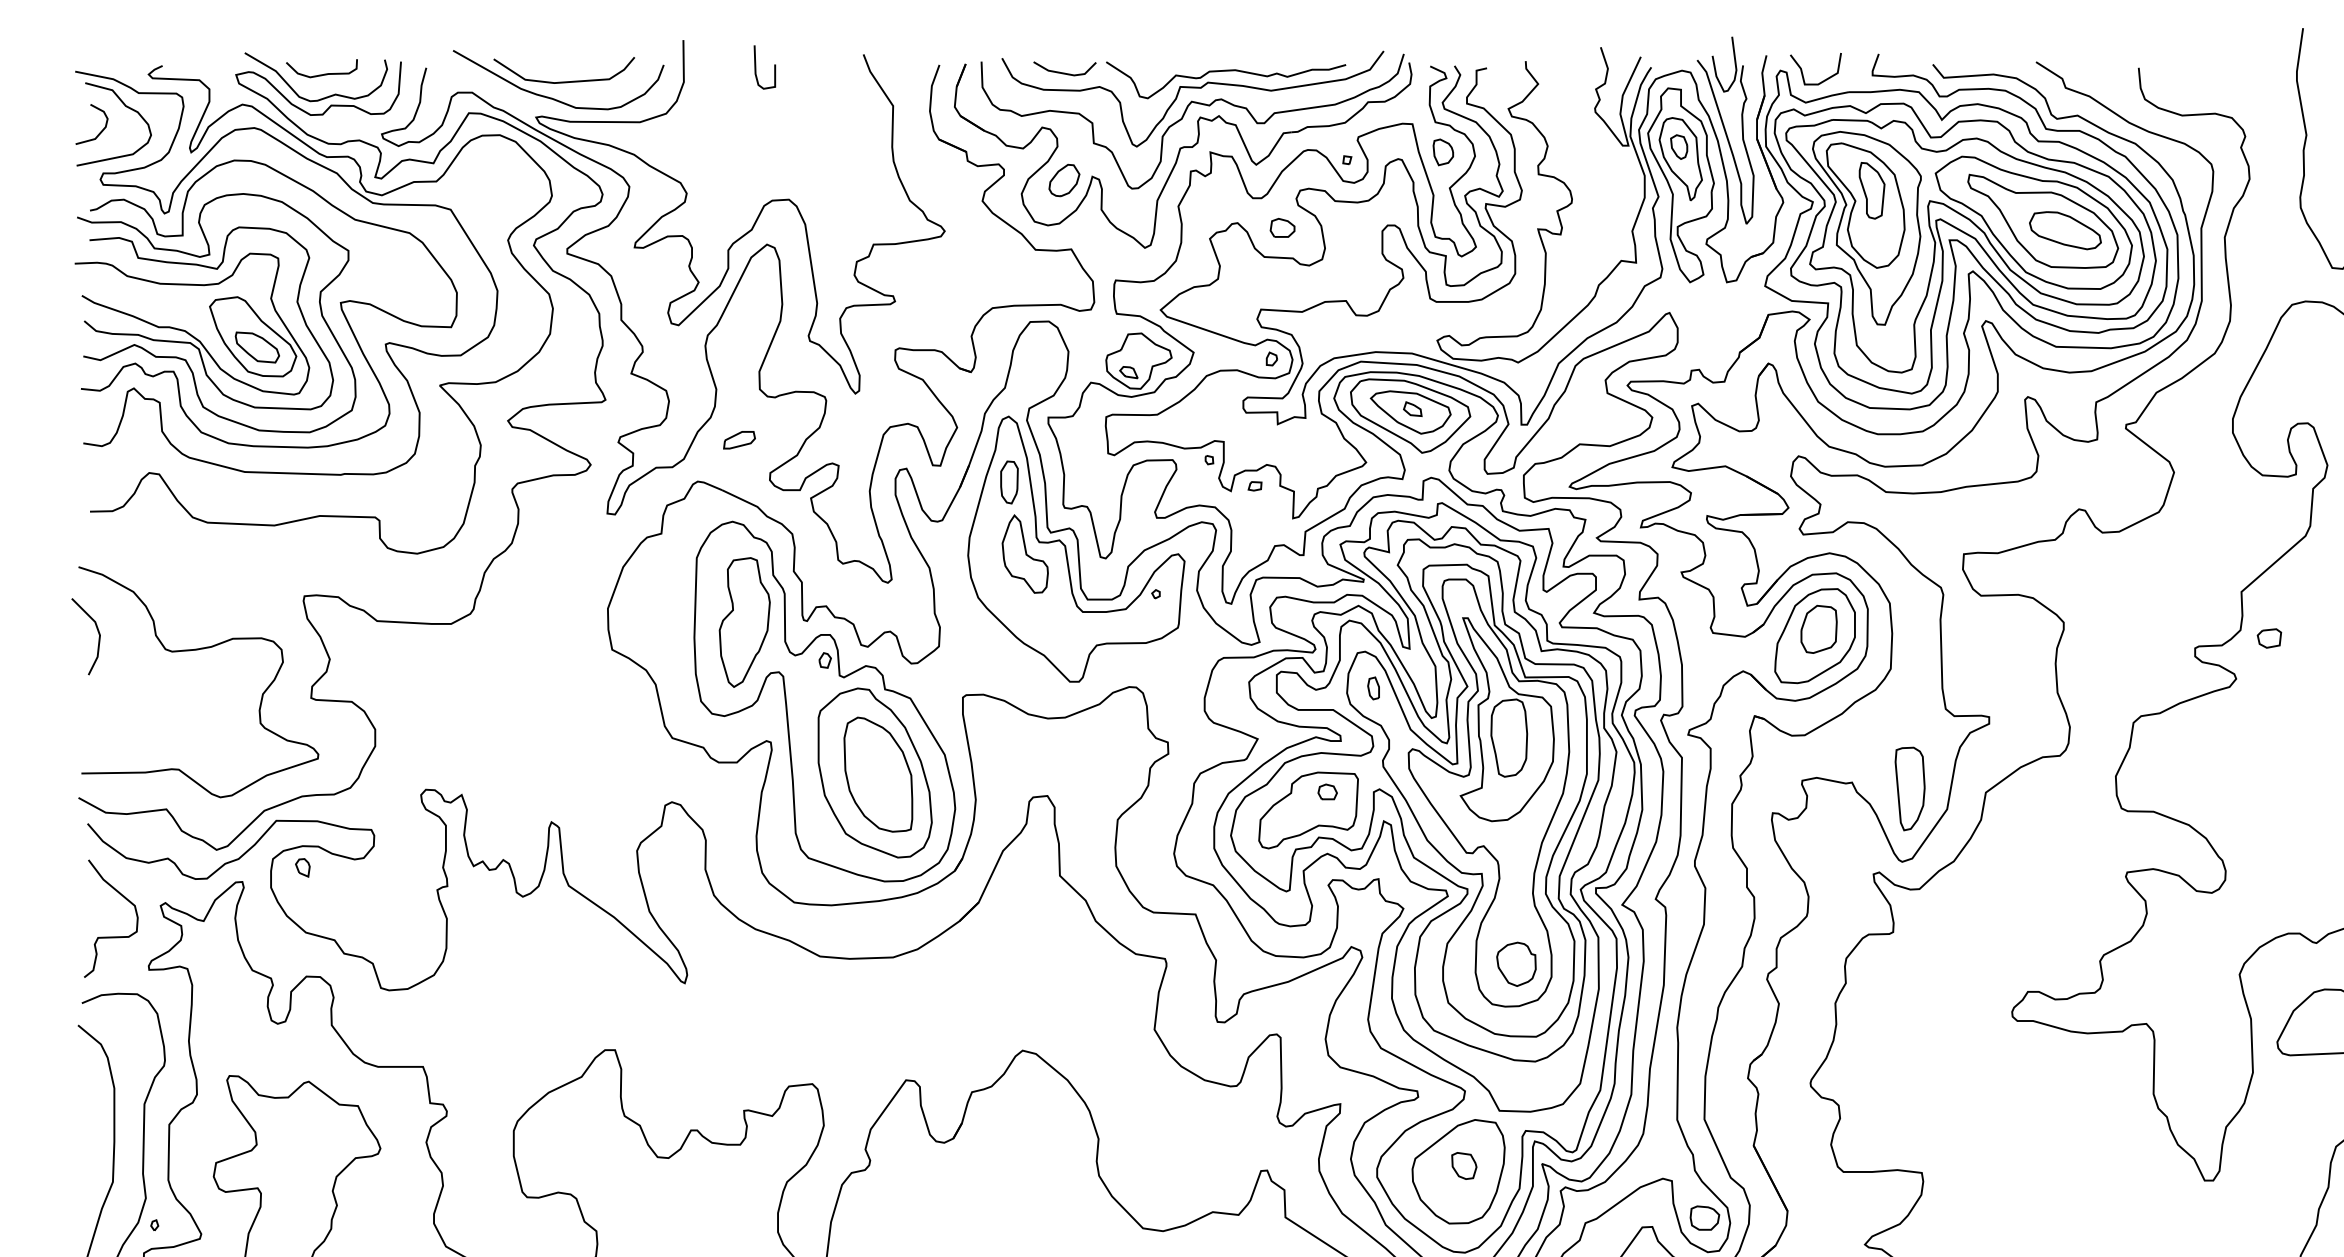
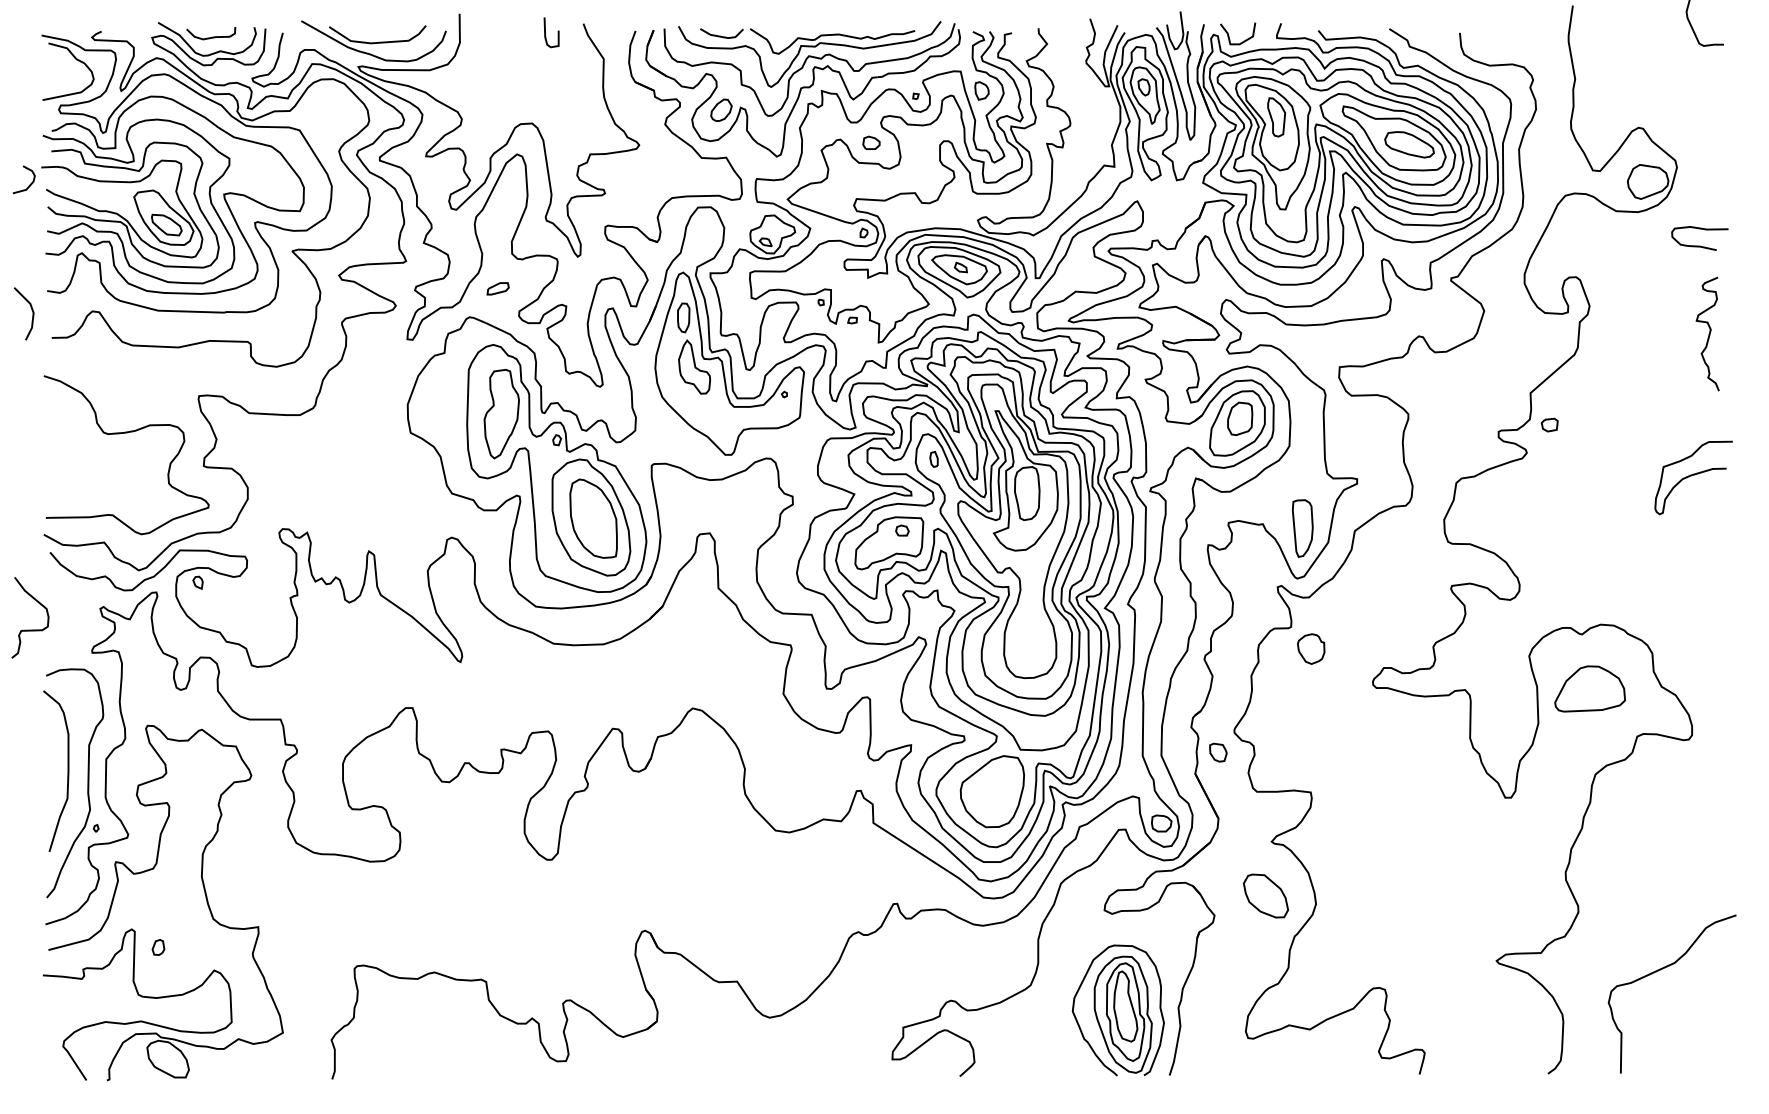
curve: (757, 71) -> (546, 35), moved
curve: (99, 131) -> (29, 184), moved
line: (96, 631) -> (31, 310), moved
curve: (111, 935) -> (30, 629), moved
part: (1516, 963) -> (1311, 648), moved
part: (1464, 1165) -> (1218, 752), moved

